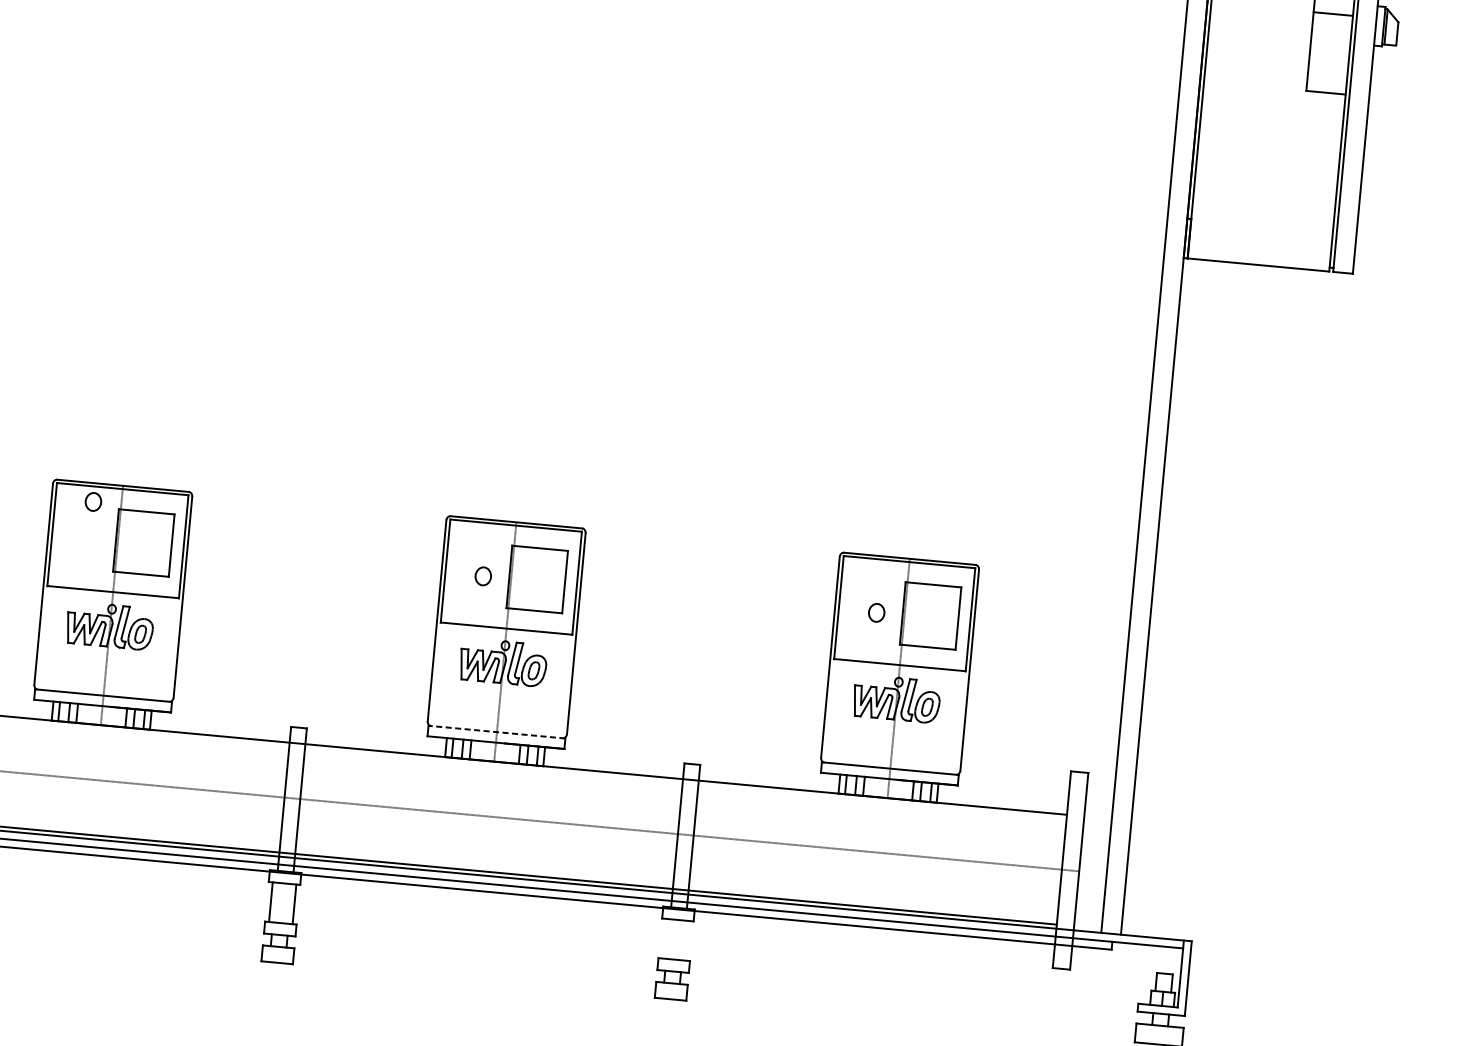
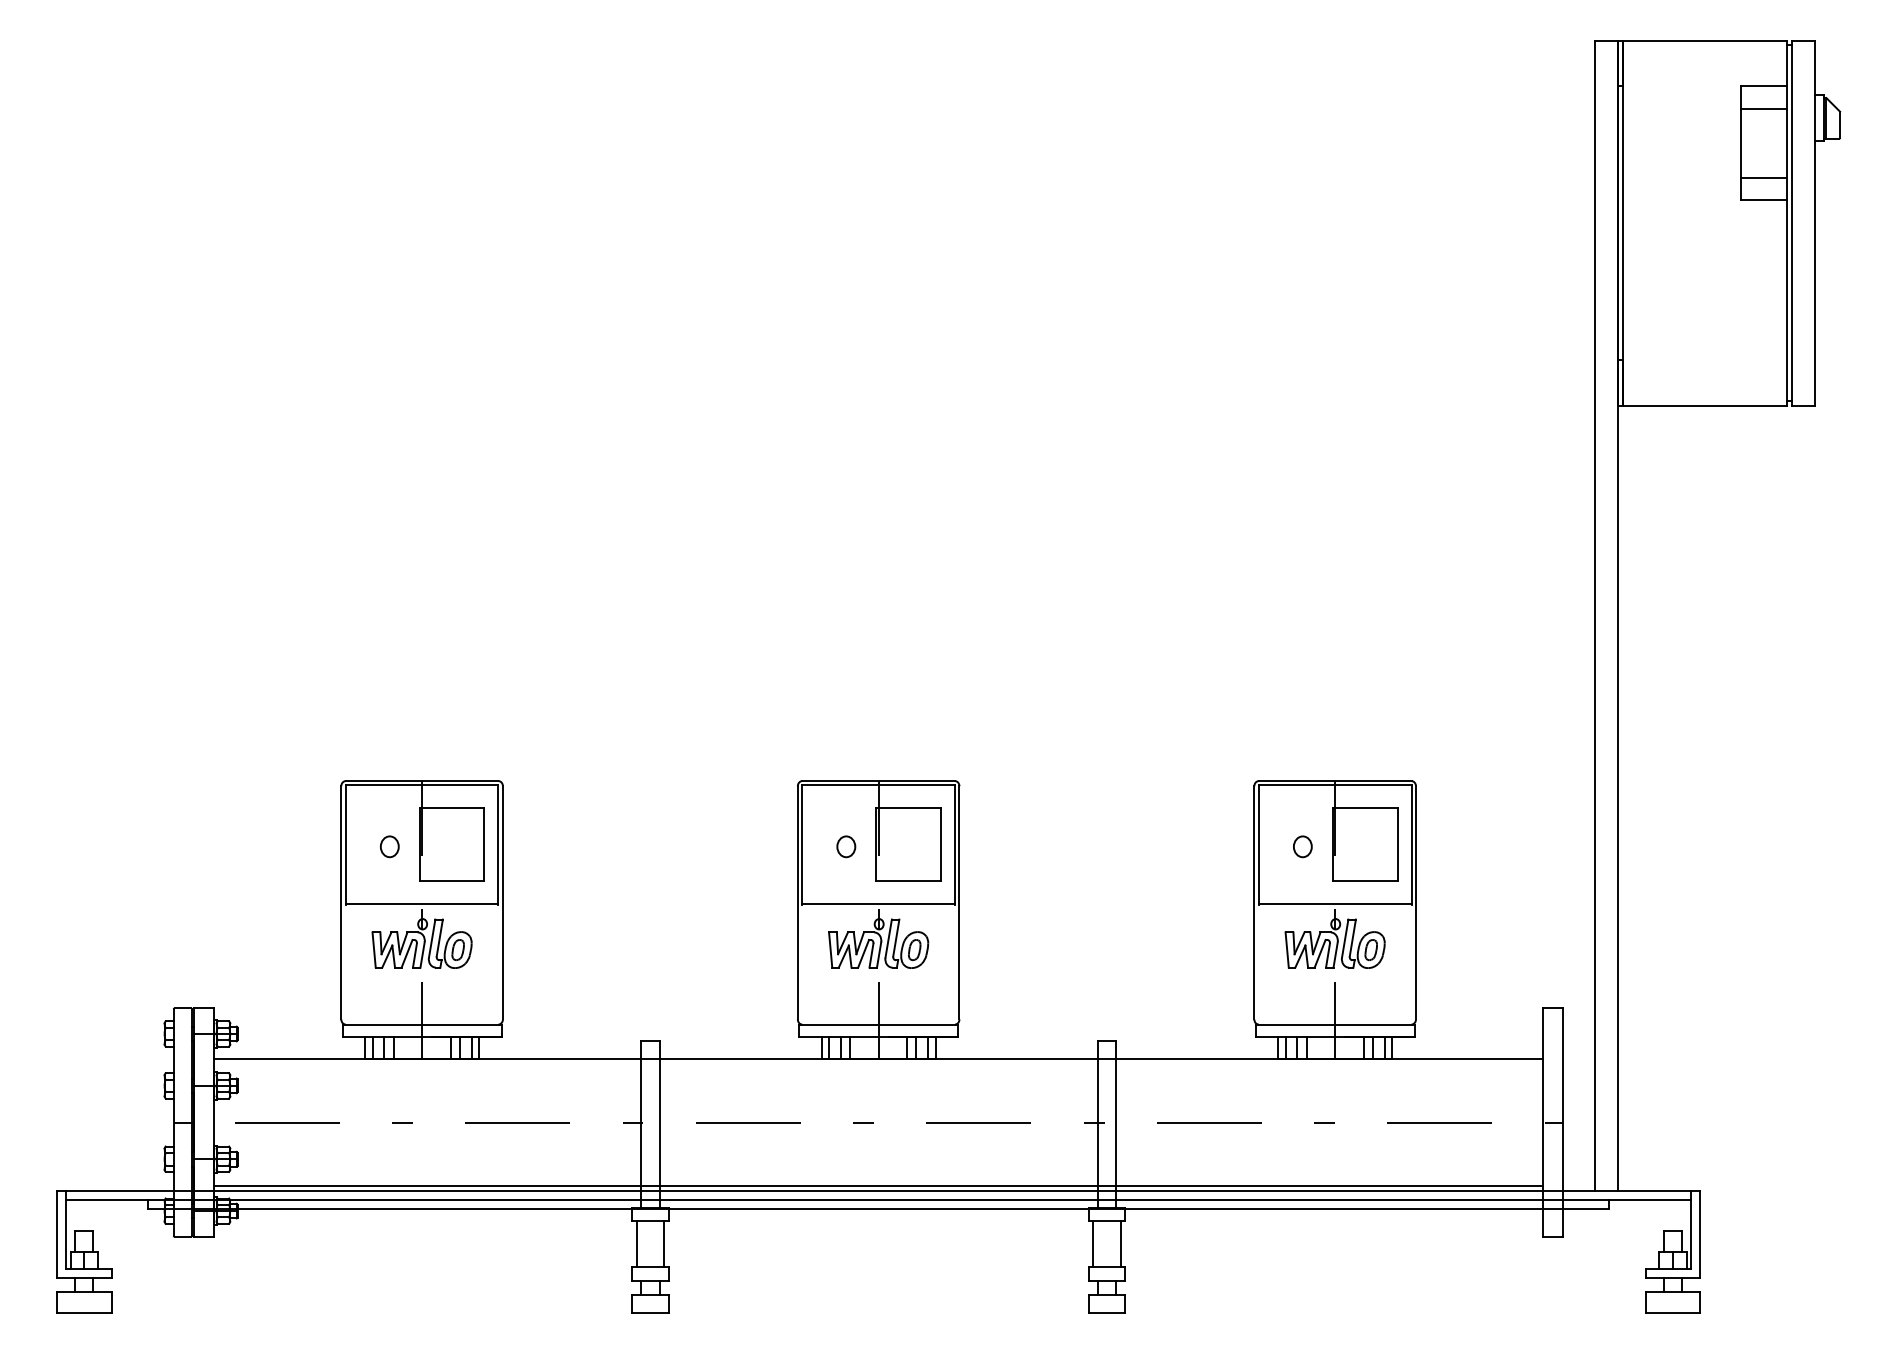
line: (1328, 73) -> (1764, 177), added
part: (93, 501) -> (389, 846), moved
line: (496, 732) -> (878, 1024), dashed -> solid
line: (664, 938) -> (1093, 1244), added
line: (687, 940) -> (1120, 1244), added

